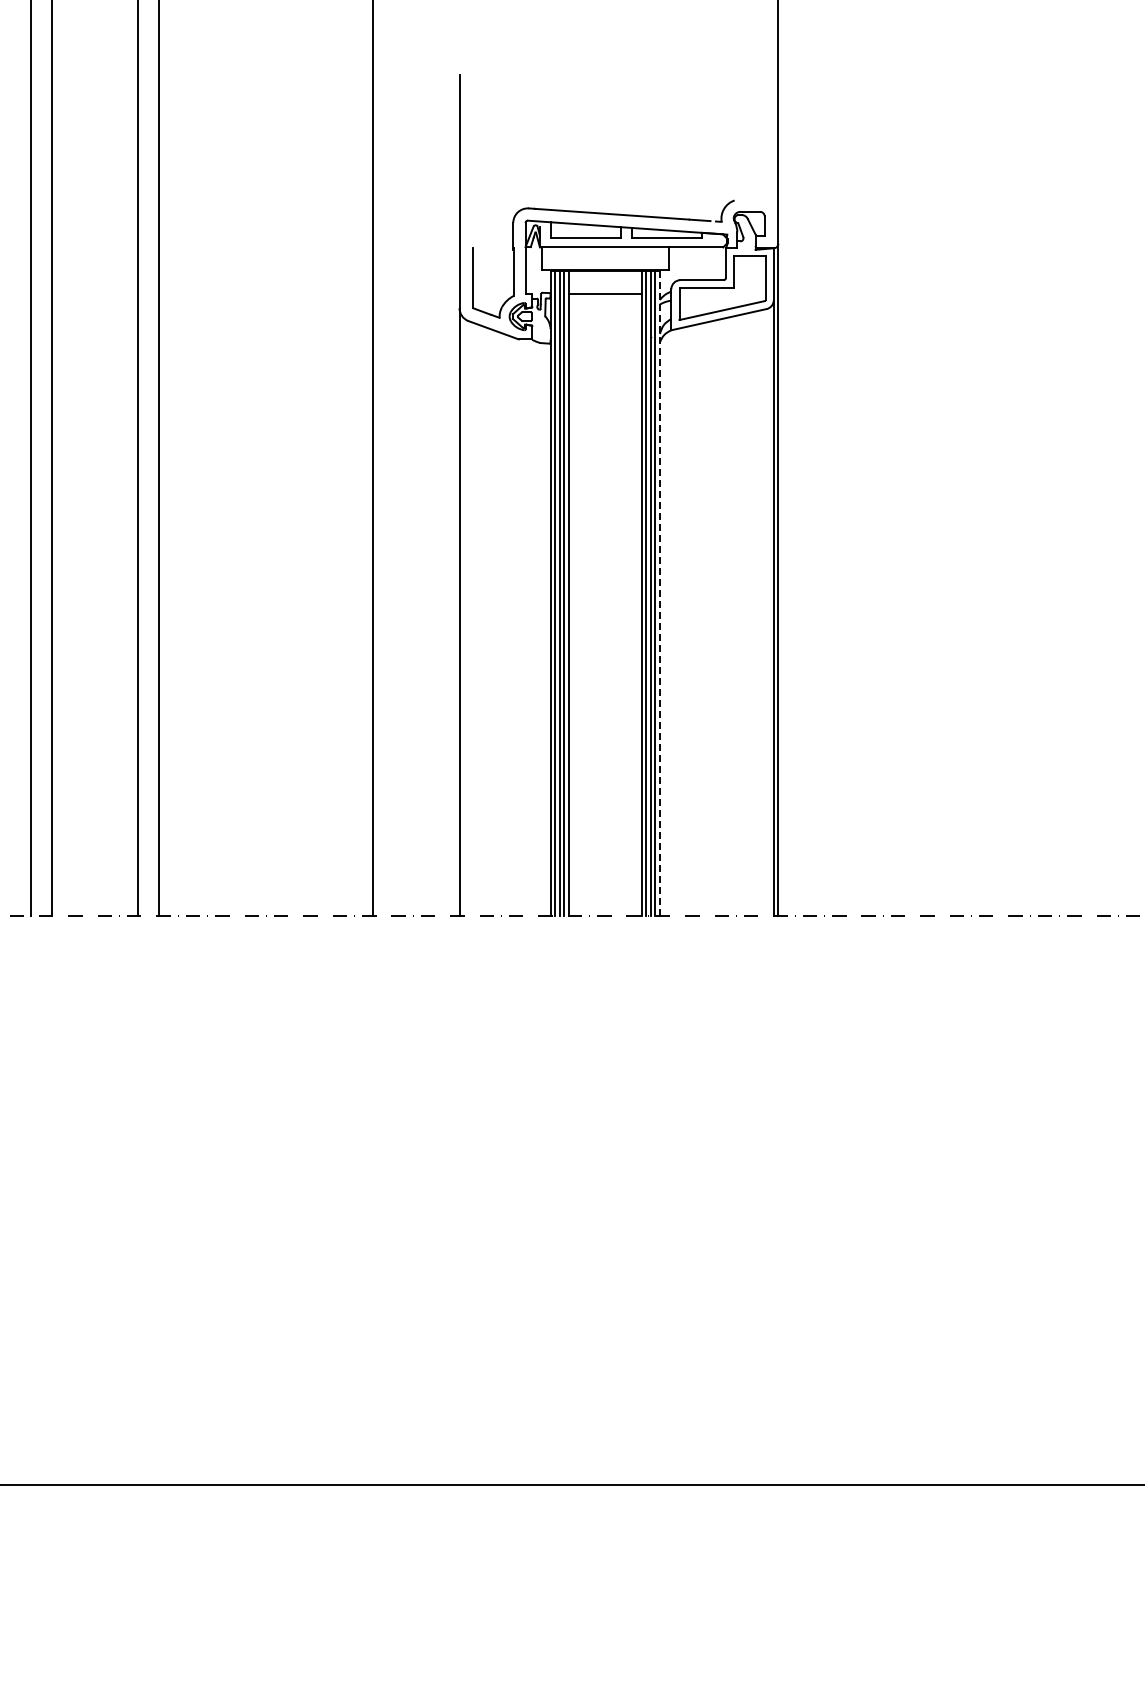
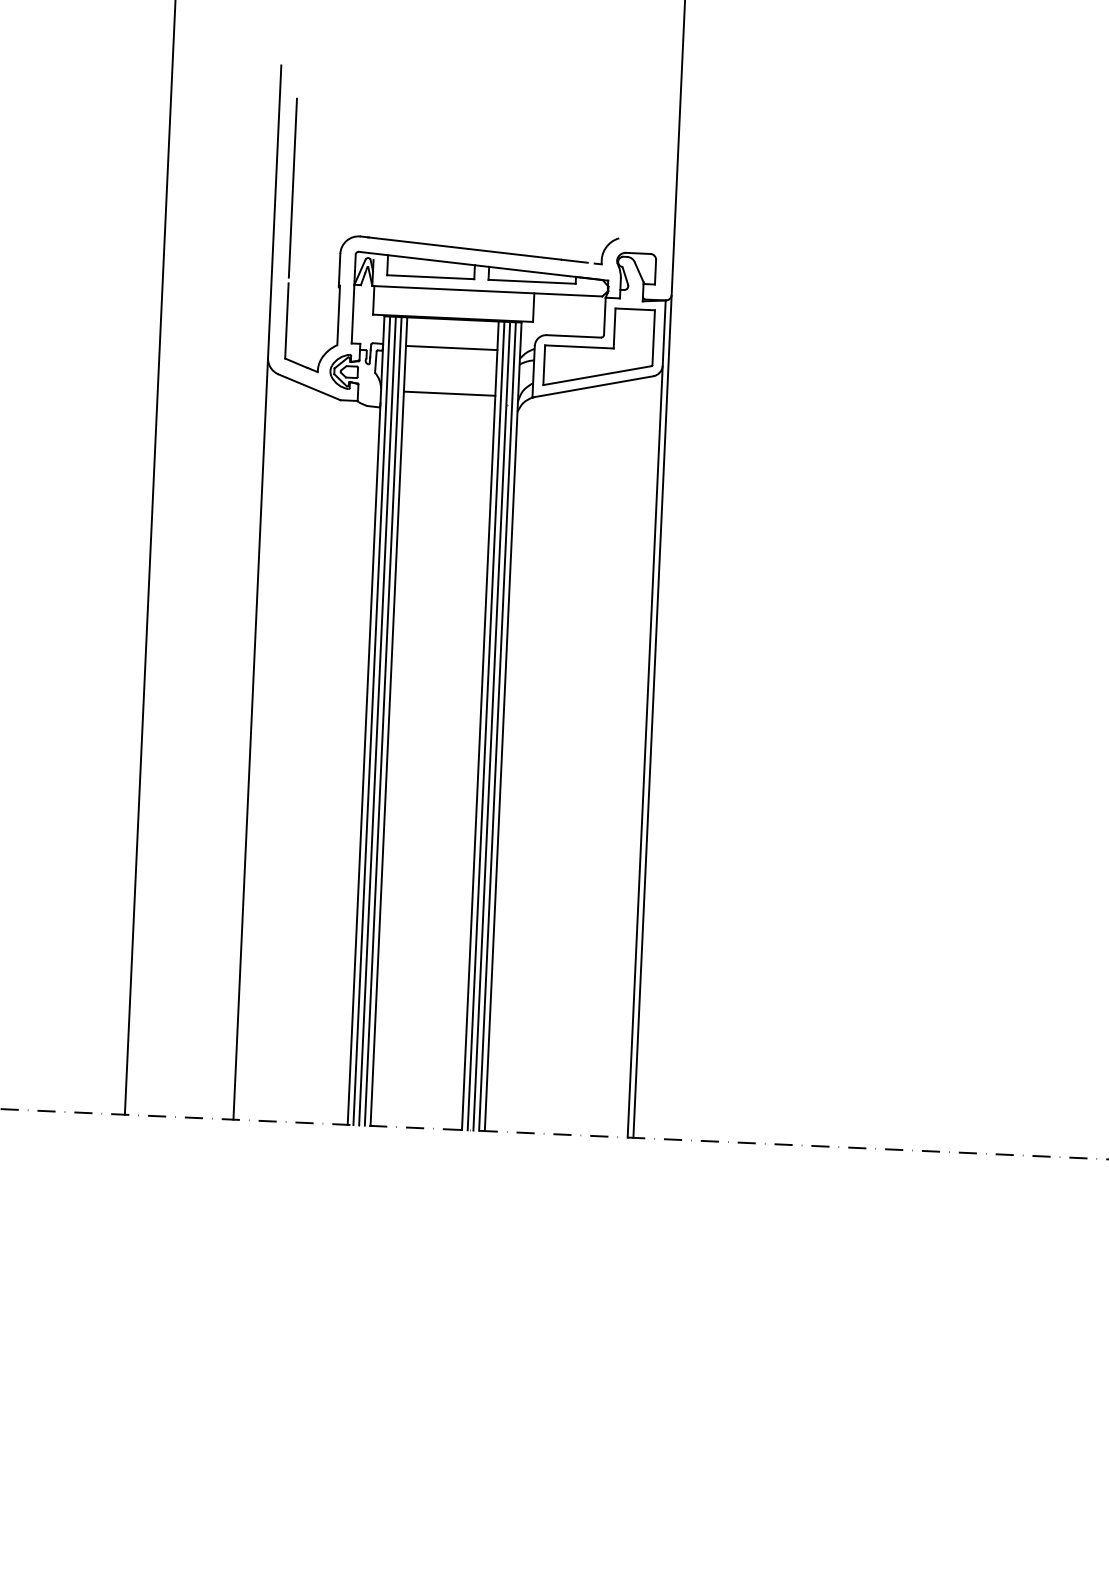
line: (473, 172) -> (293, 188), added
line: (604, 330) -> (448, 393), added
line: (659, 593) -> (502, 726), dashed -> solid

